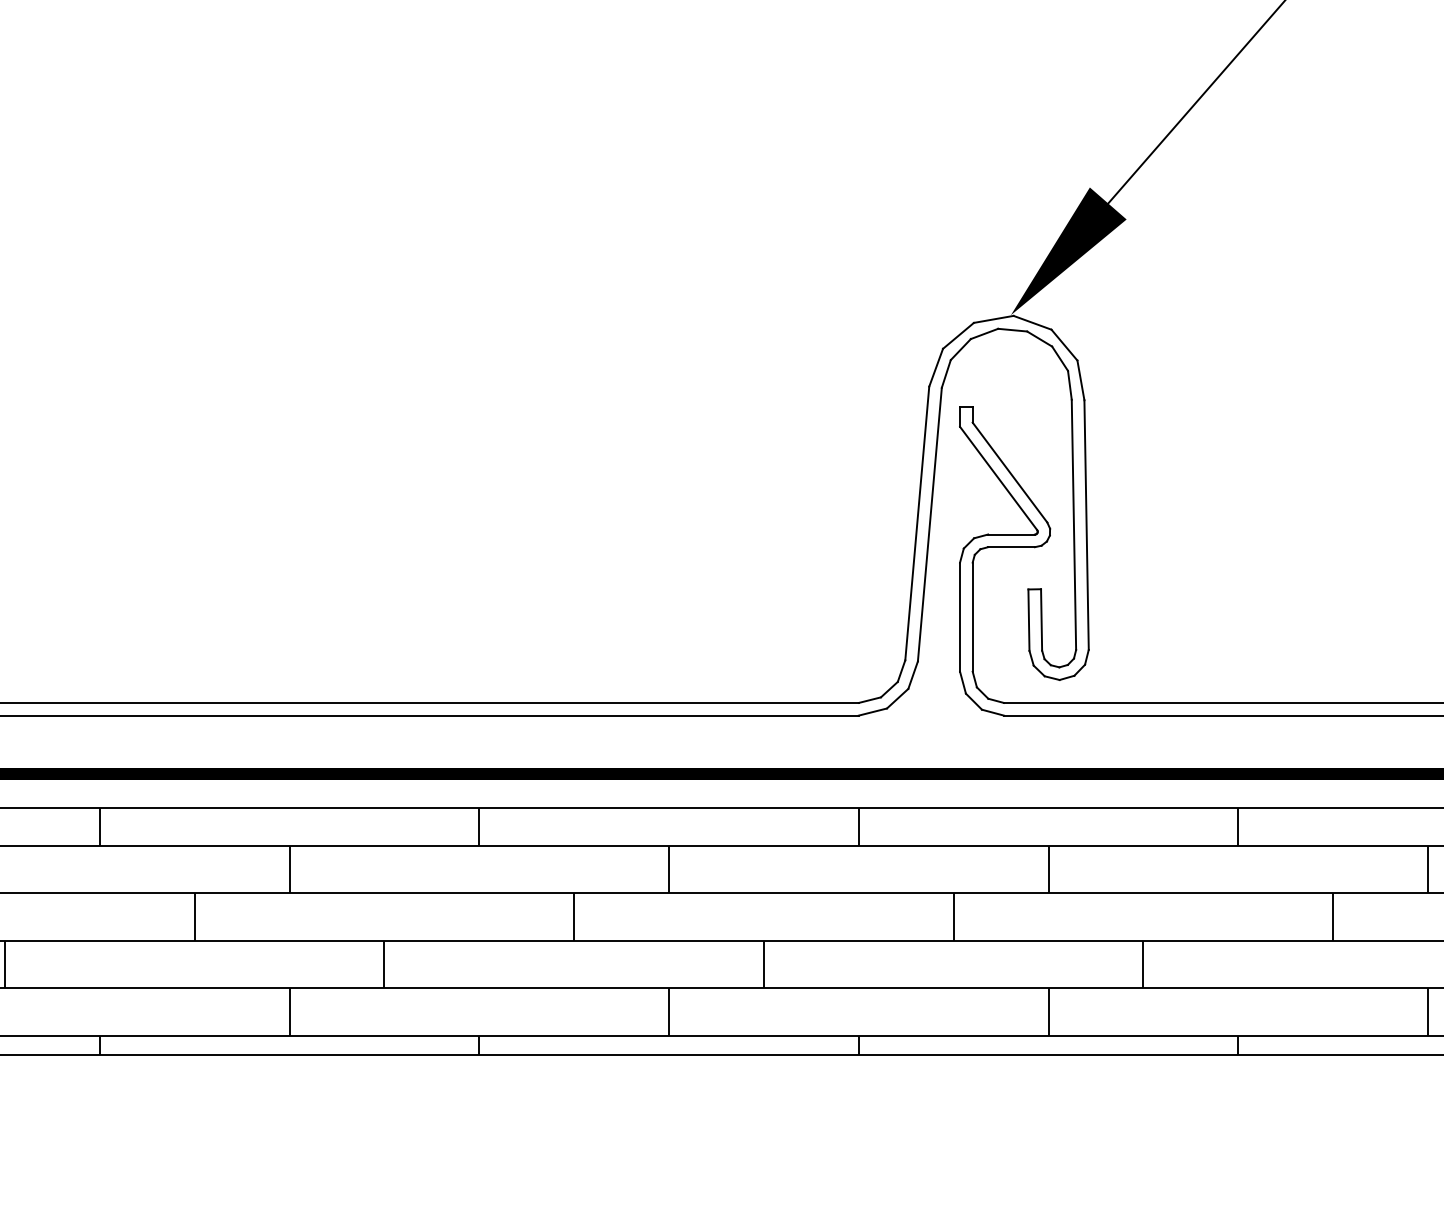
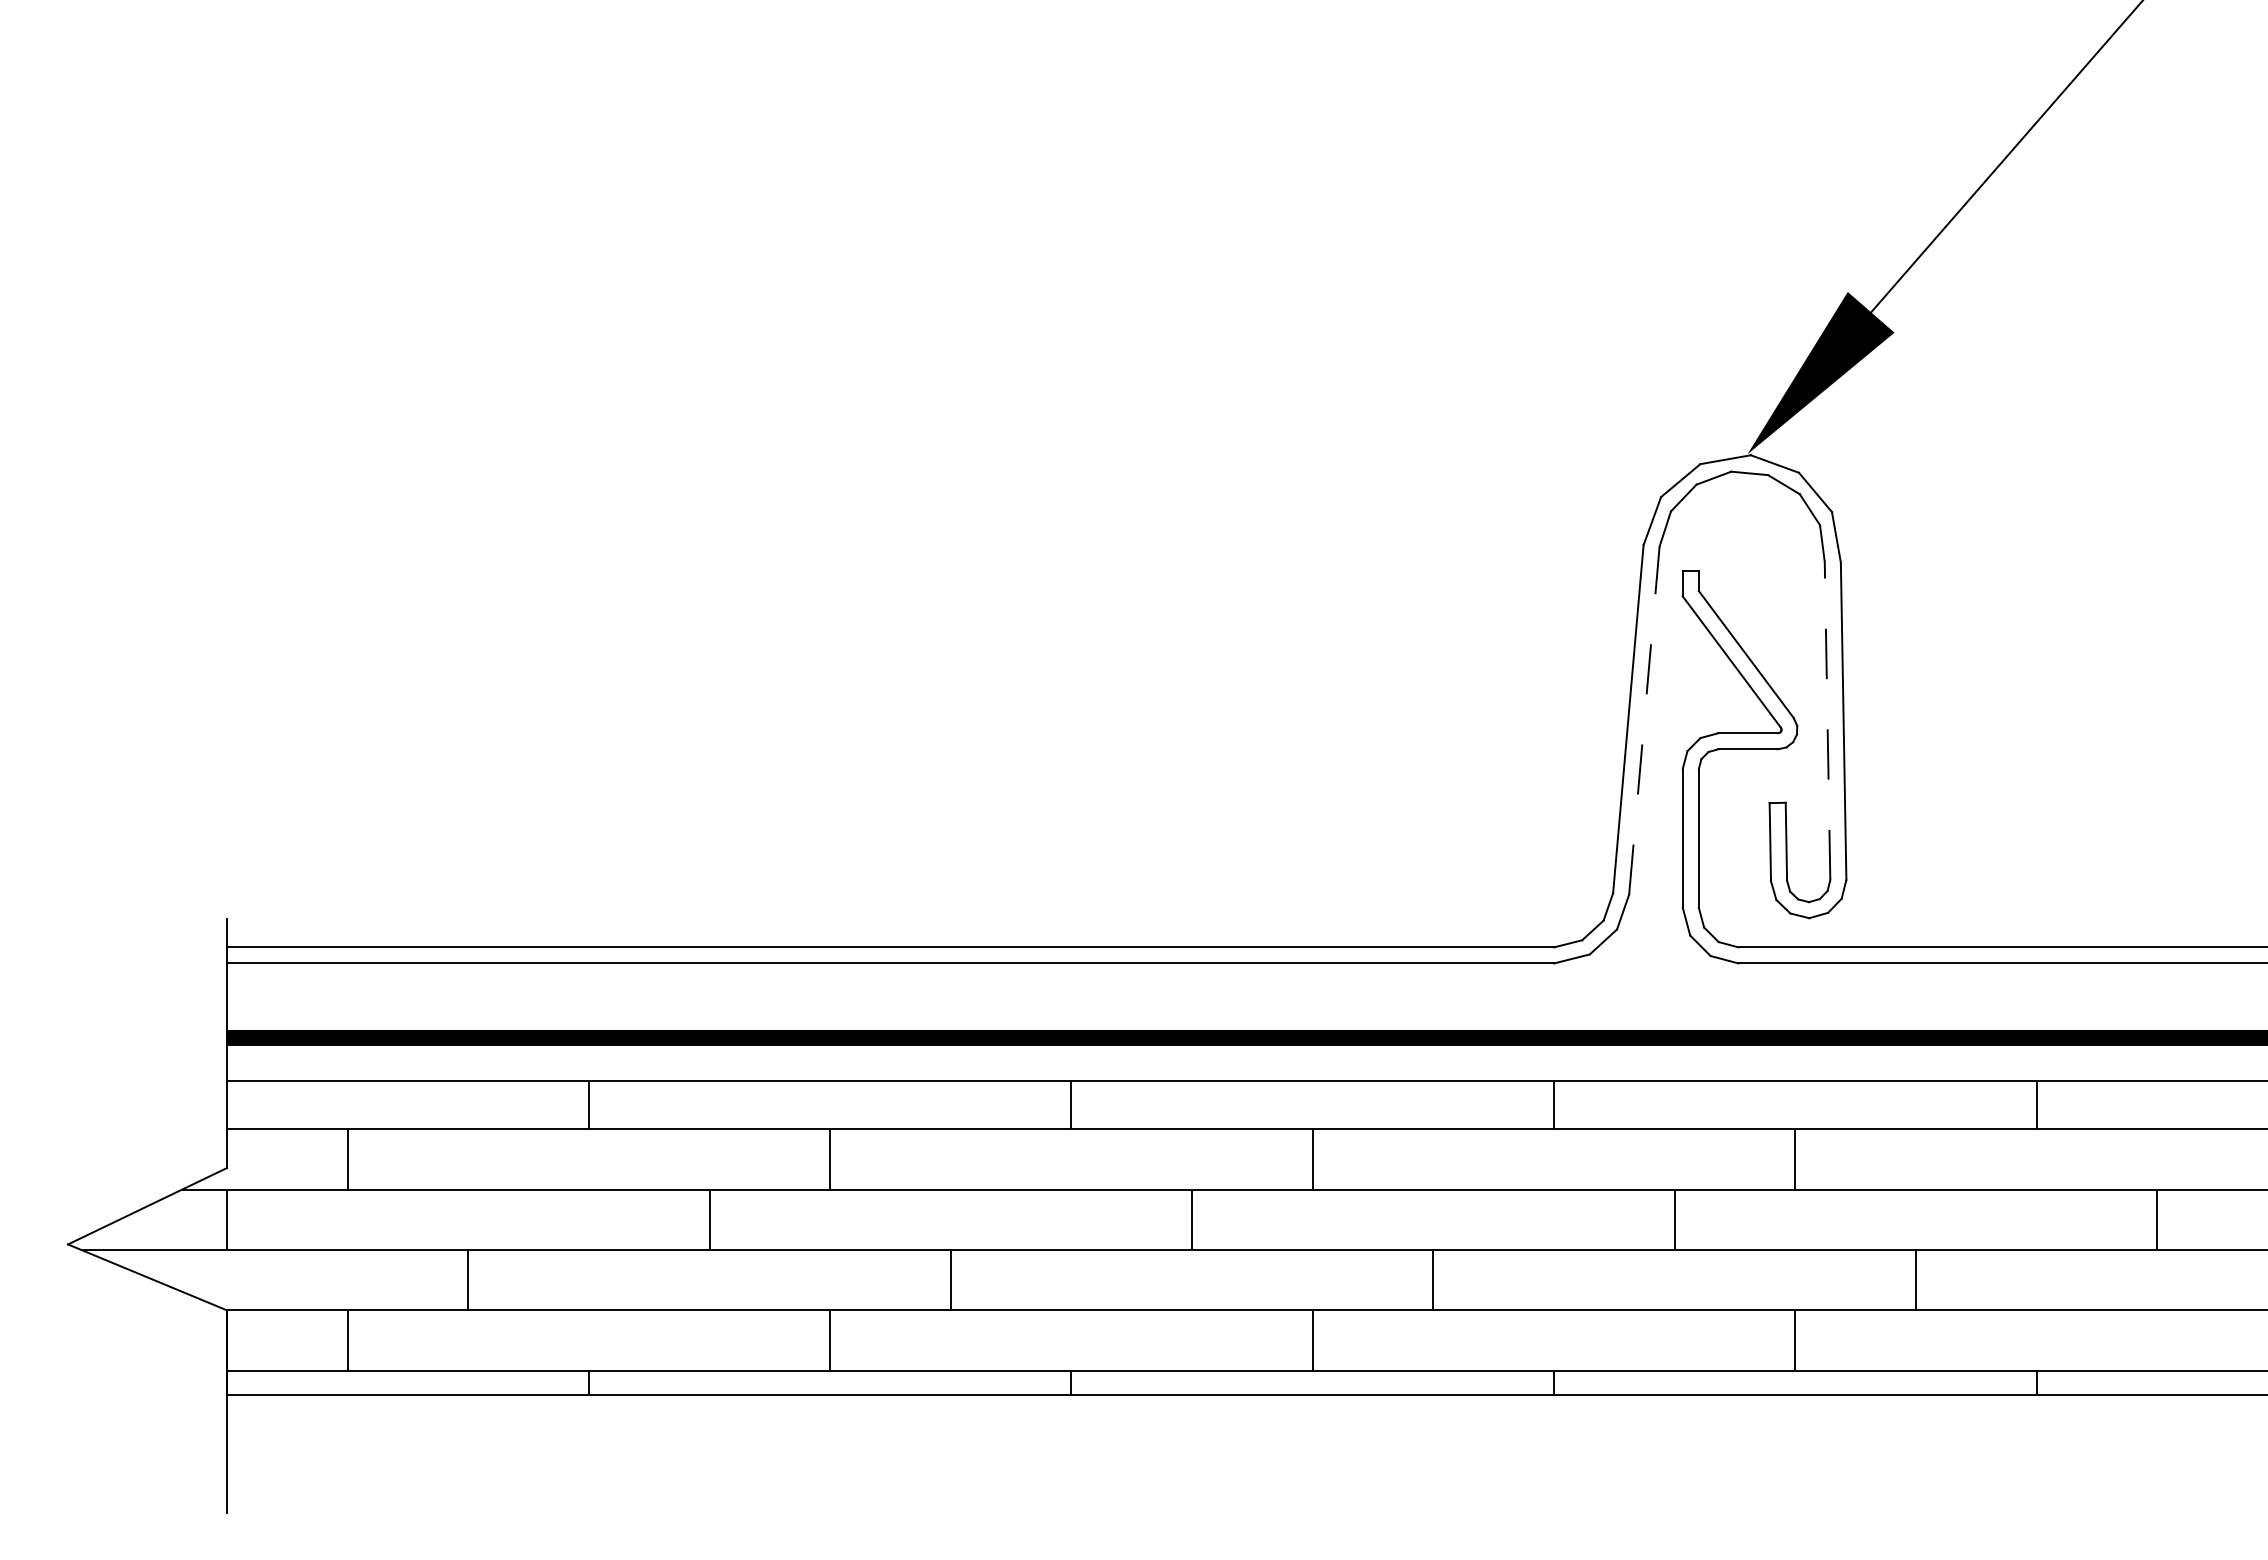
line: (929, 524) -> (1644, 720), solid -> dashed
line: (1073, 524) -> (1827, 720), solid -> dashed

